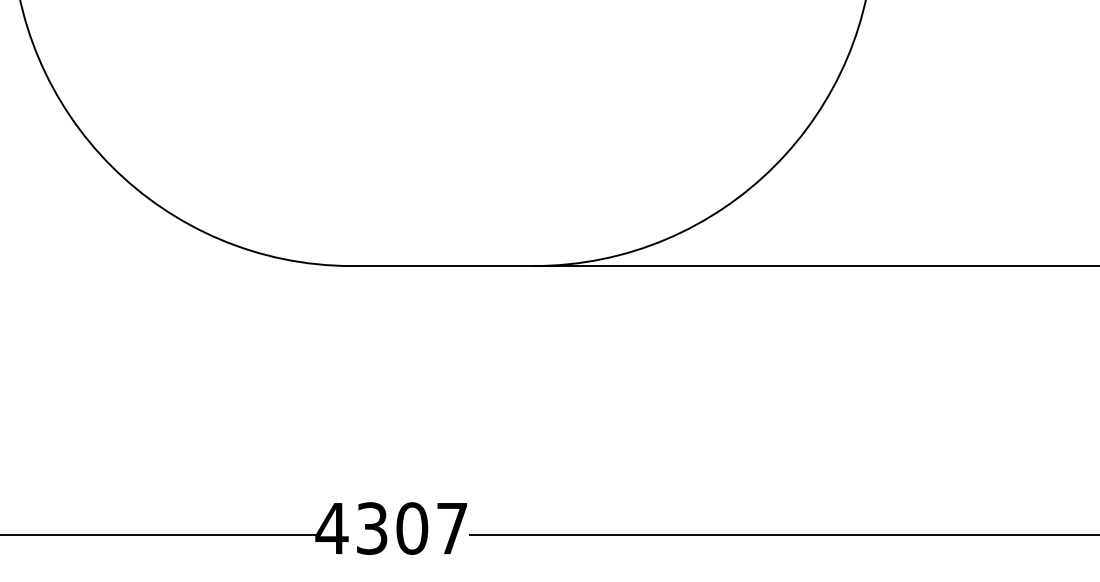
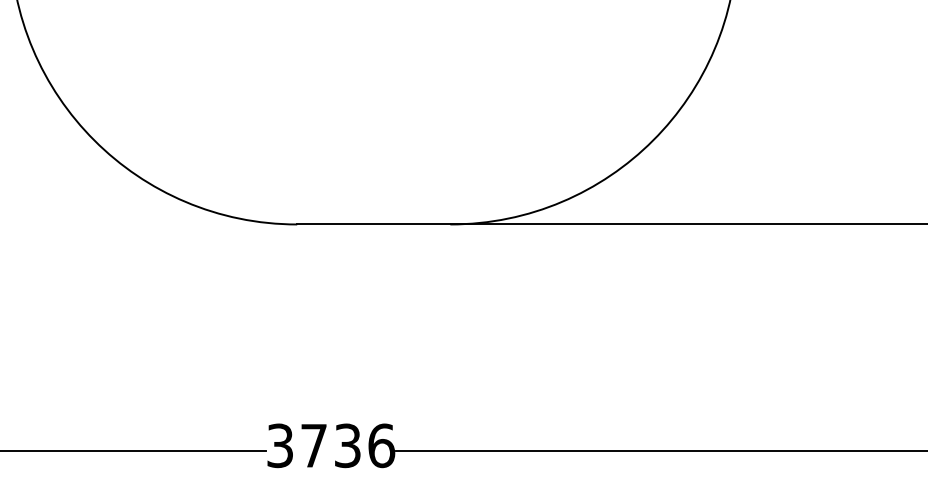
text: (391, 528) -> (330, 445), 4307 -> 3736

